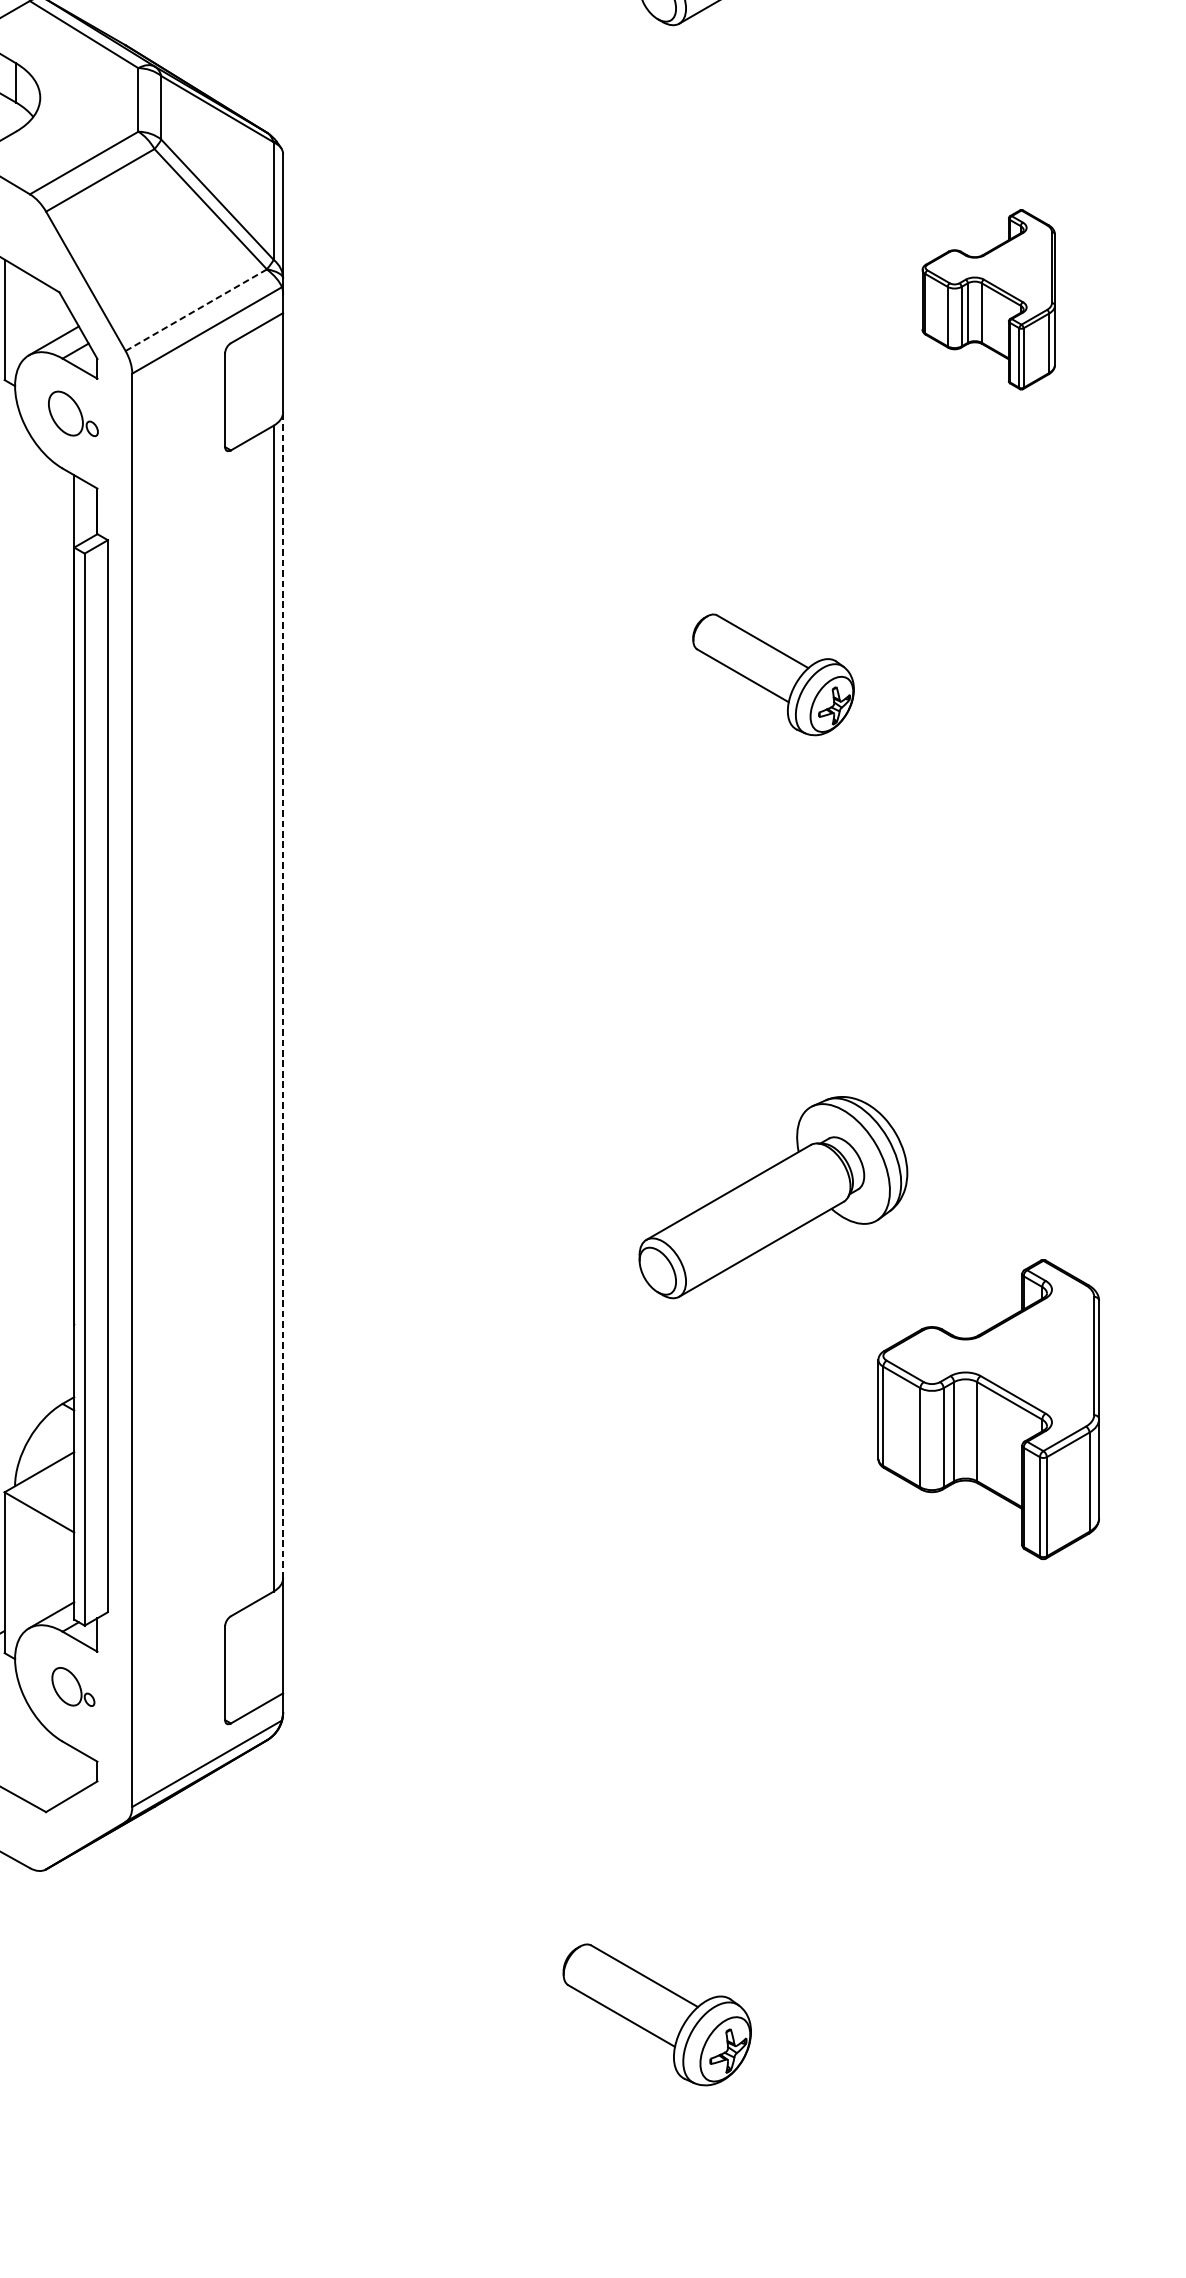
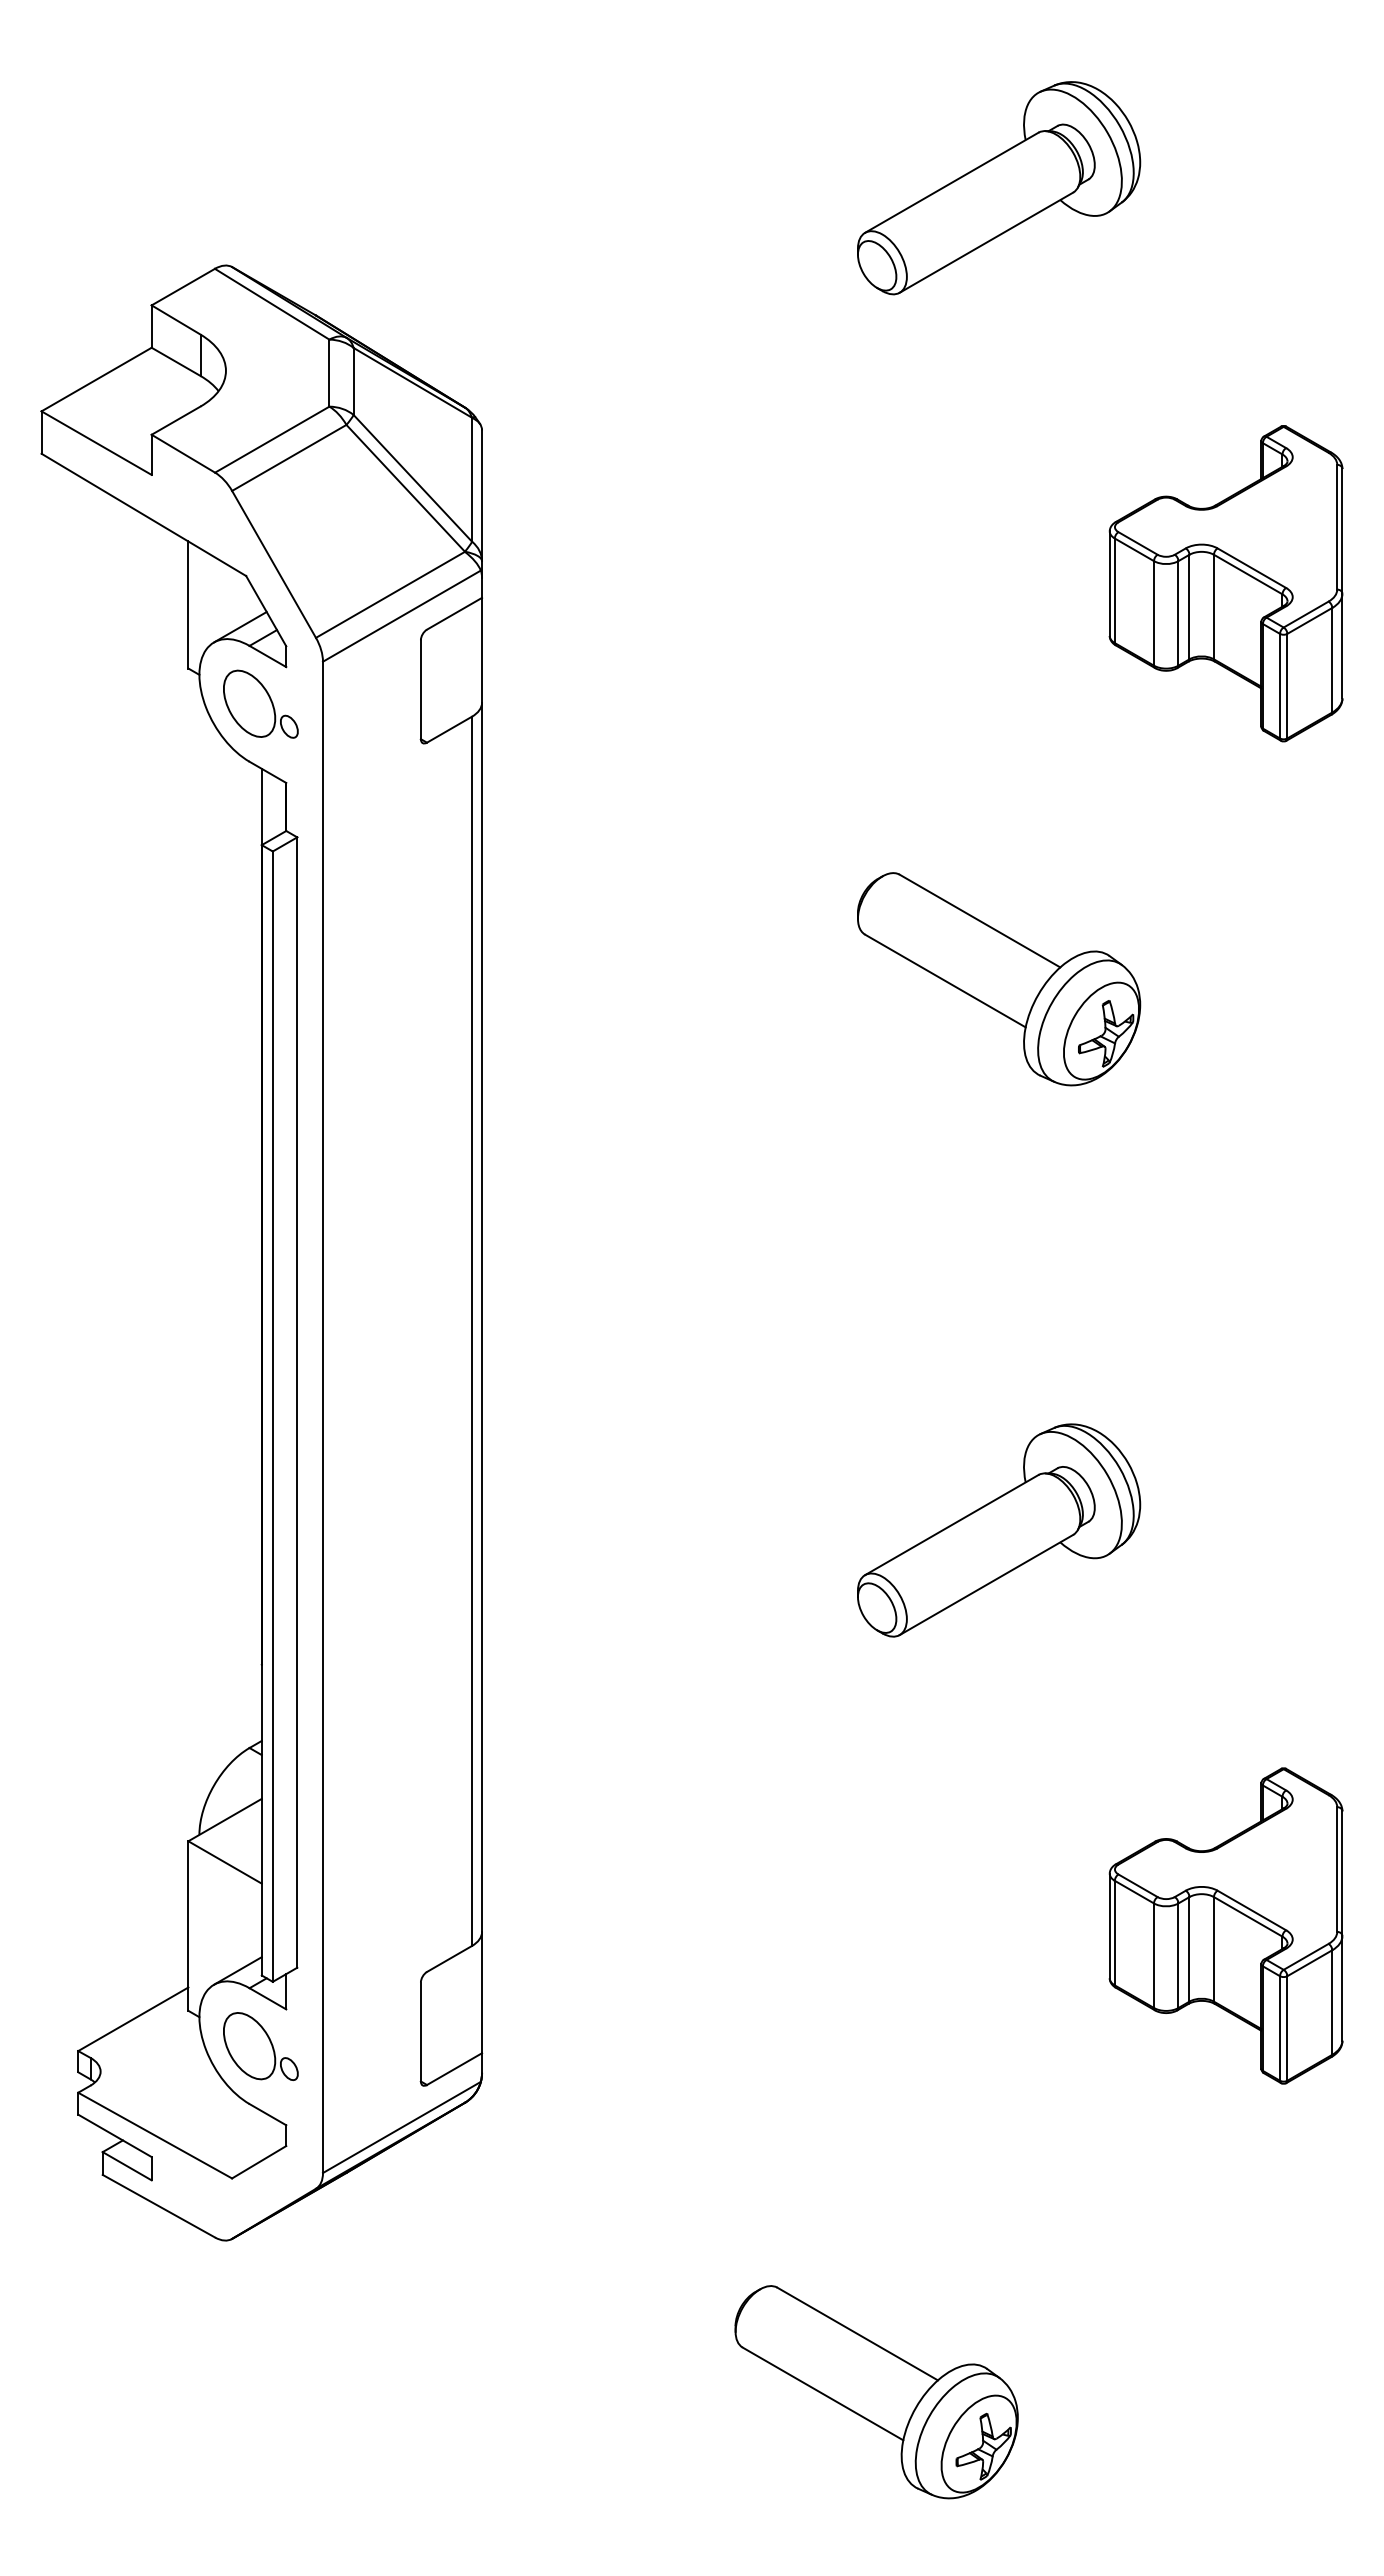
part: (988, 299) -> (1225, 583), size x1.67
line: (196, 309) -> (390, 594), dashed -> solid
part: (73, 413) -> (260, 703), size x1.43
part: (773, 675) -> (999, 979), size x1.67
line: (283, 995) -> (482, 1317), dashed -> solid
part: (988, 1409) -> (1225, 1925), moved
part: (73, 1686) -> (260, 2046), size x1.67
part: (657, 2015) -> (876, 2392), size x1.43

